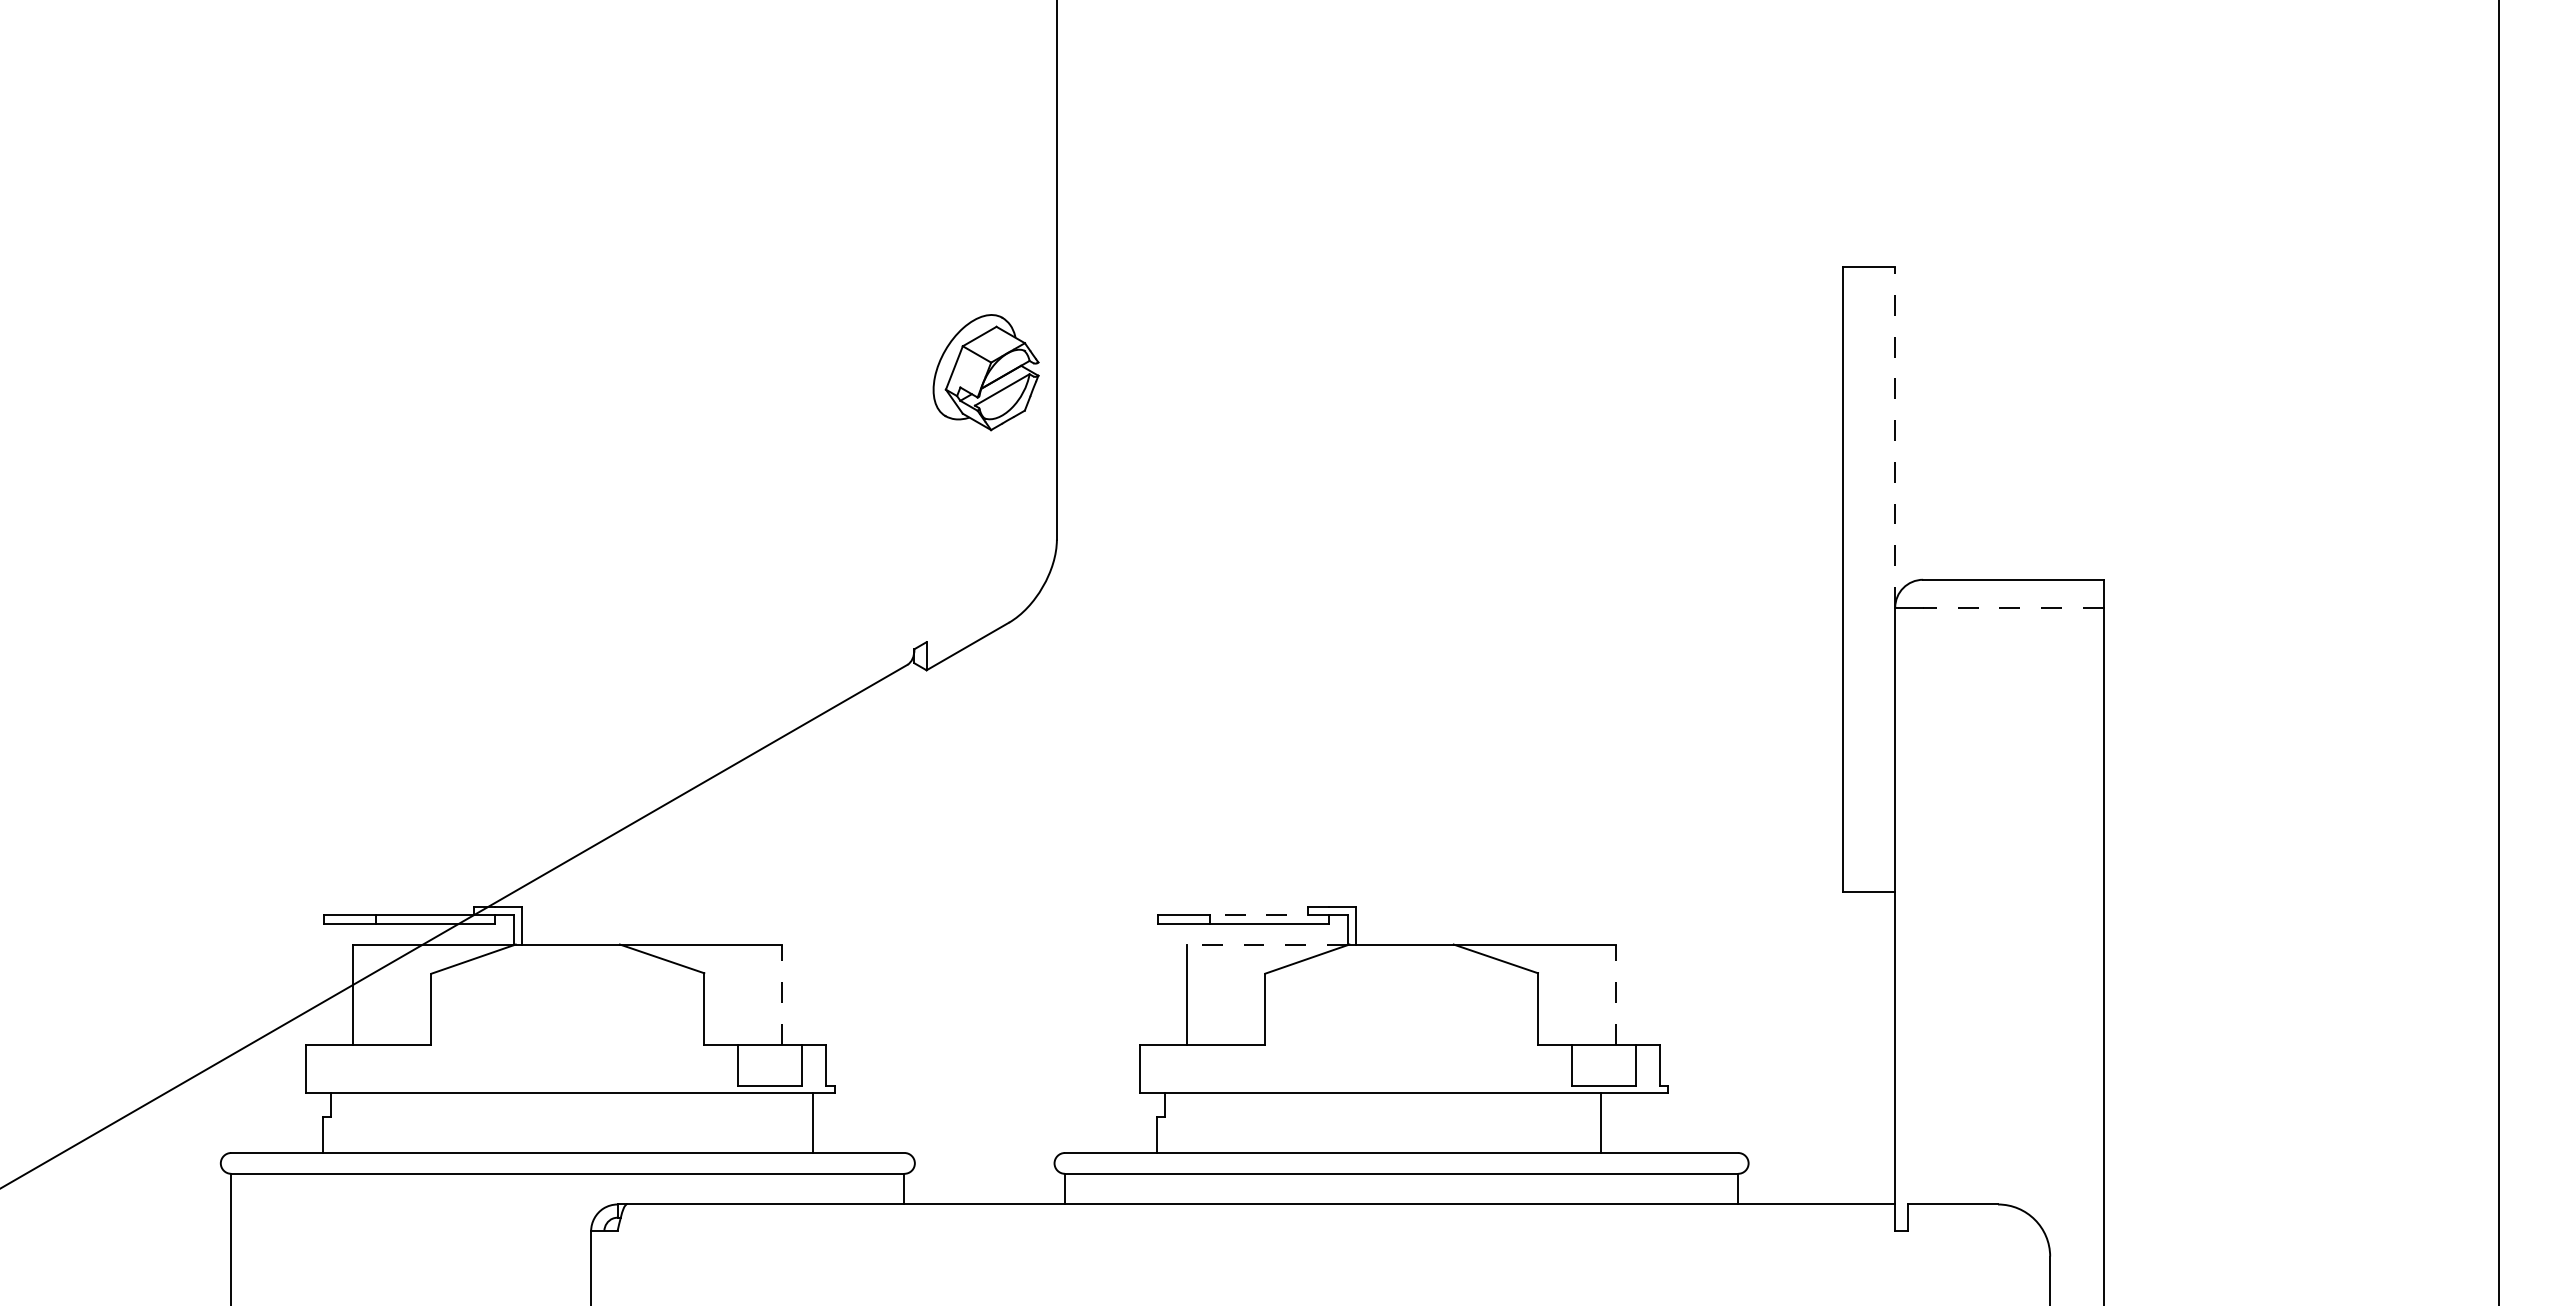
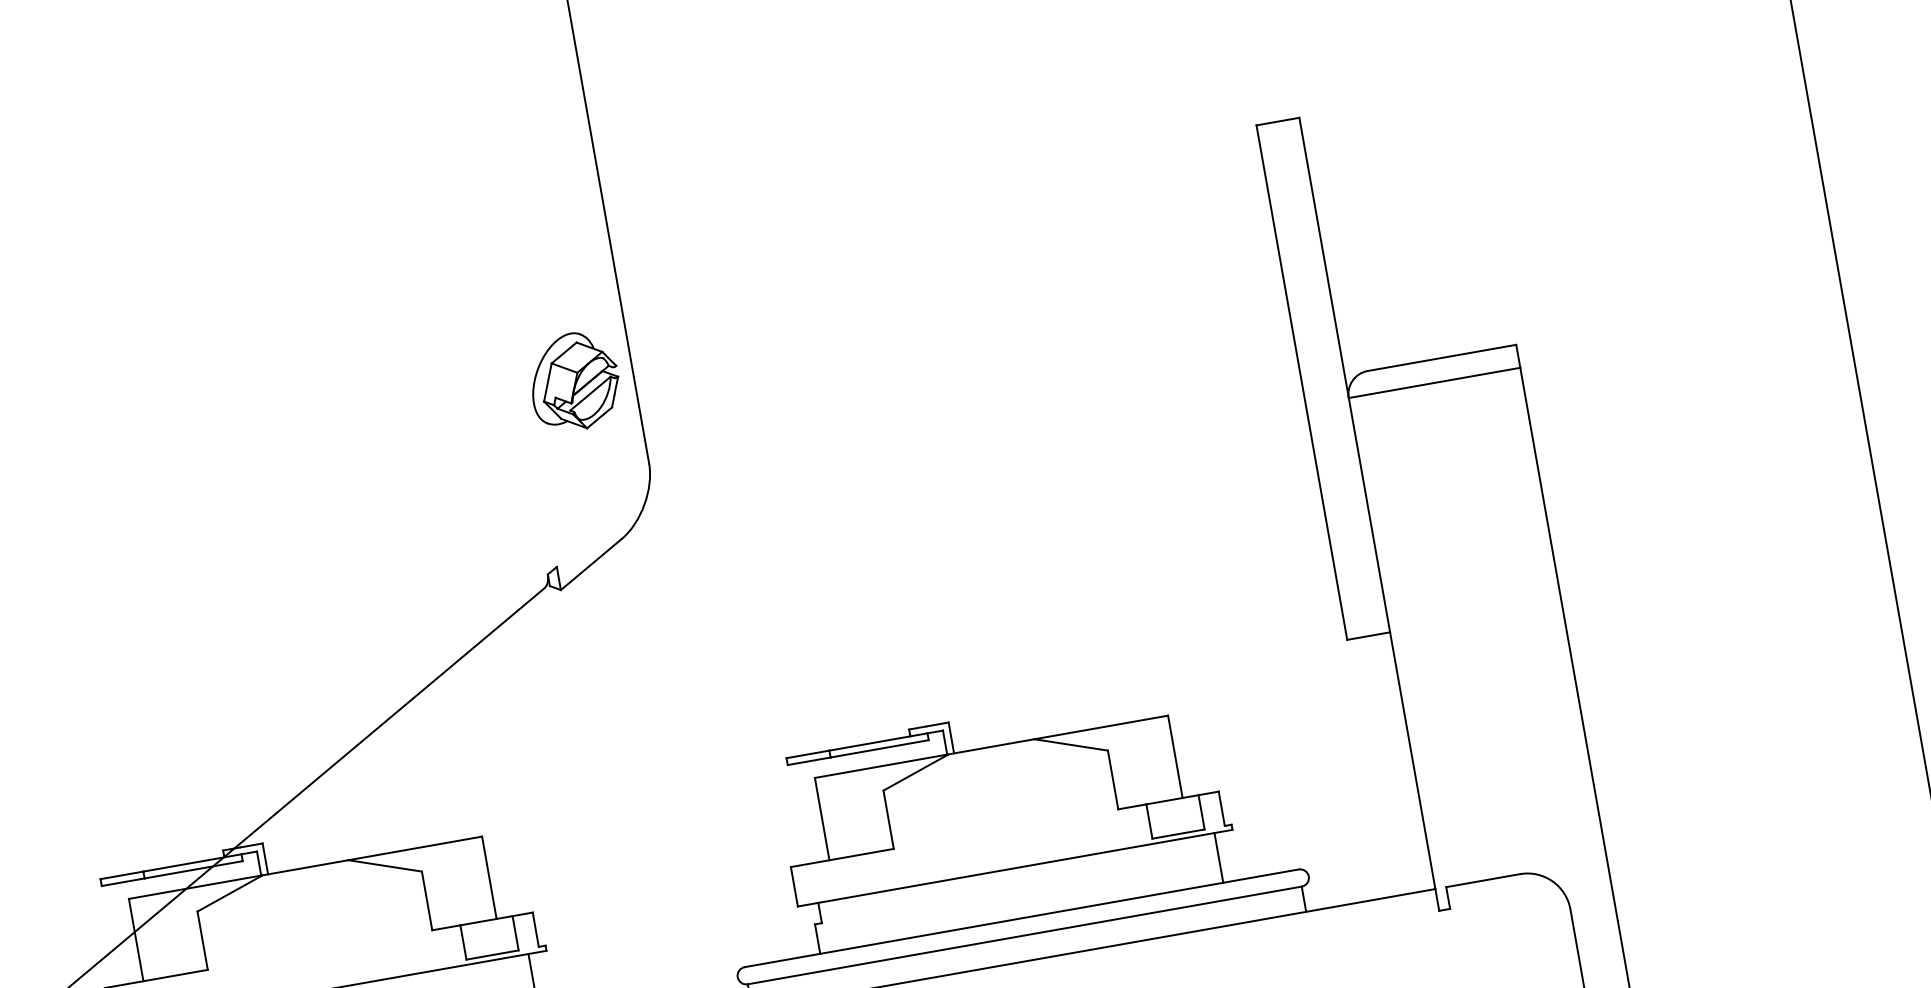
part: (985, 372) -> (574, 381), moved
line: (1895, 436) -> (1324, 257), dashed -> solid
line: (2012, 607) -> (1445, 380), dashed -> solid
line: (1269, 915) -> (878, 742), dashed -> solid
line: (1266, 944) -> (880, 766), dashed -> solid
line: (782, 994) -> (489, 877), dashed -> solid
line: (1616, 994) -> (1175, 756), dashed -> solid
line: (1601, 1122) -> (1218, 857), moved

